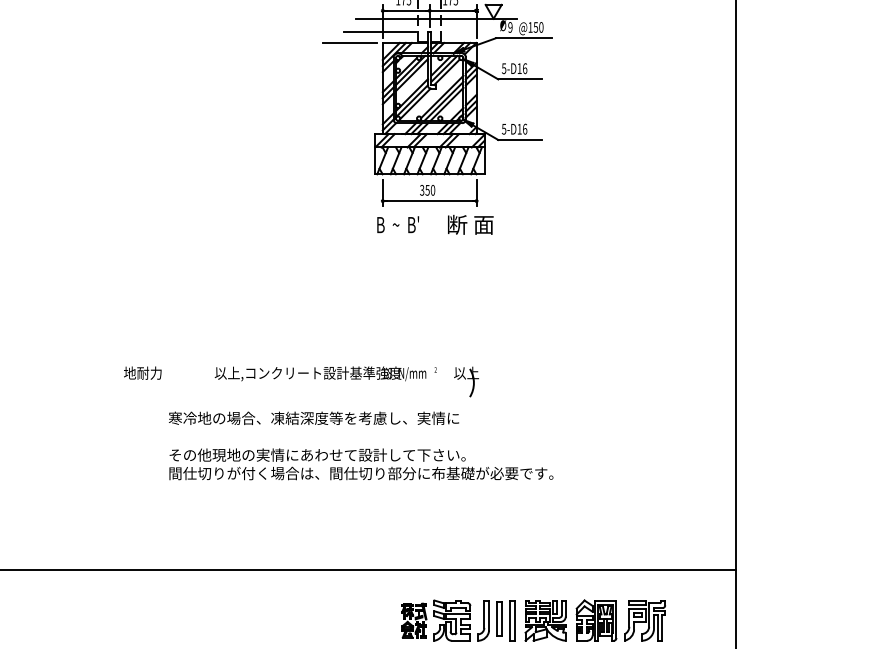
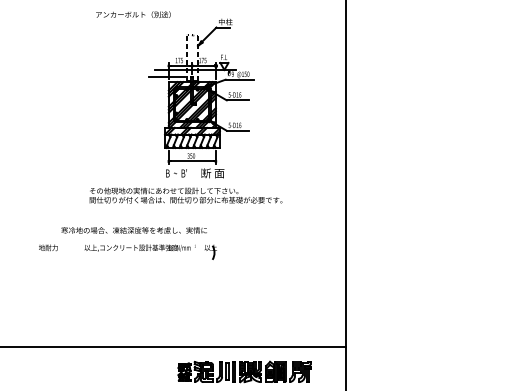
line: (350, 43) -> (152, 82), removed
text: (312, 418) -> (133, 230), moved
text: (360, 464) -> (185, 195), moved

